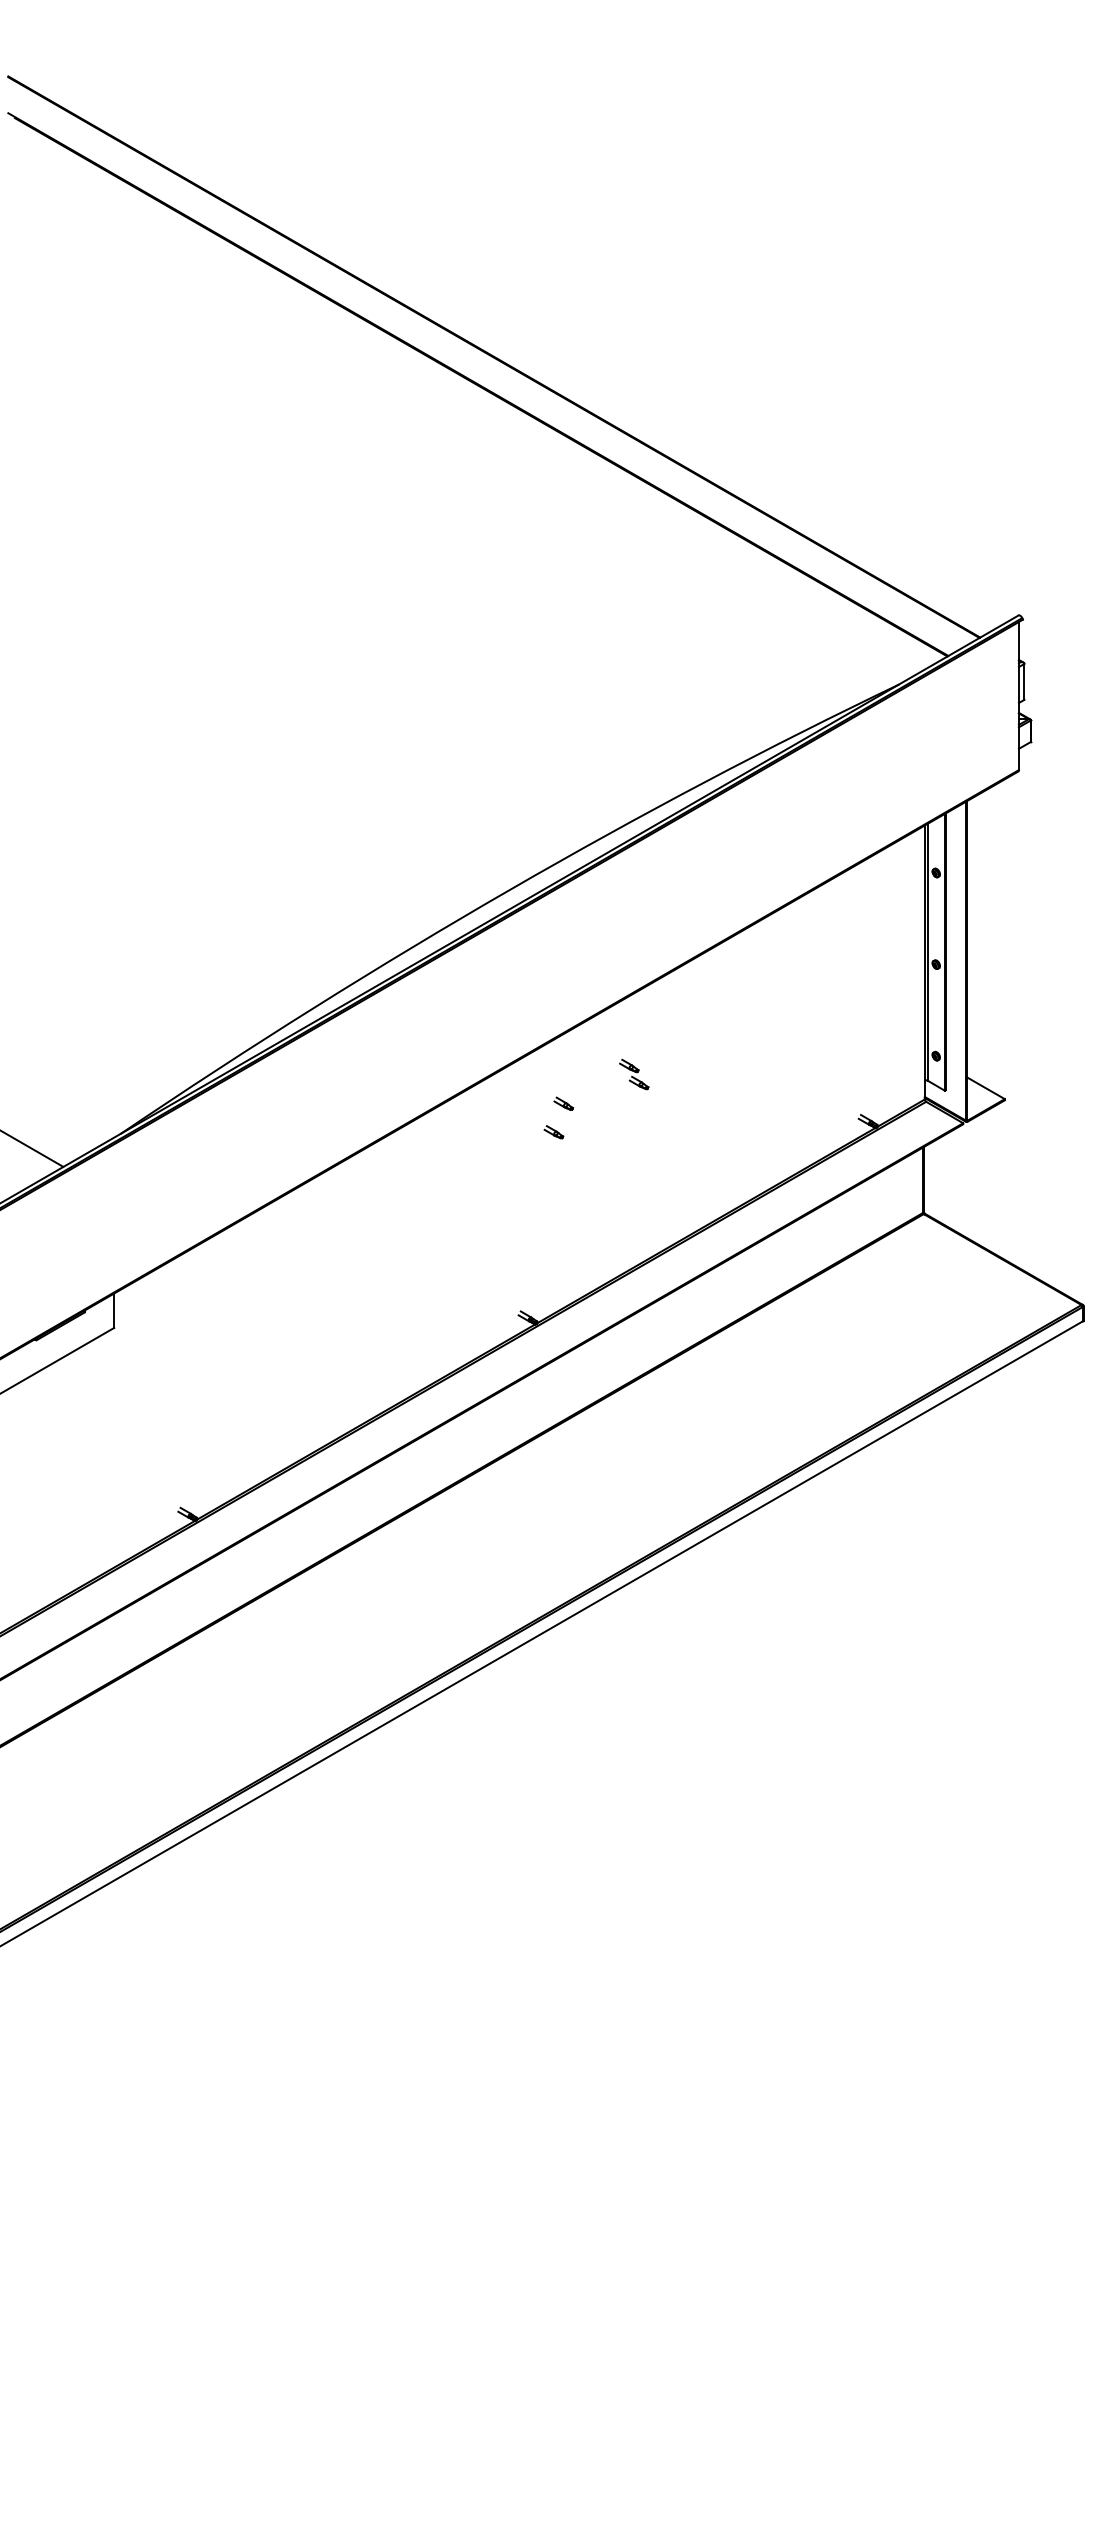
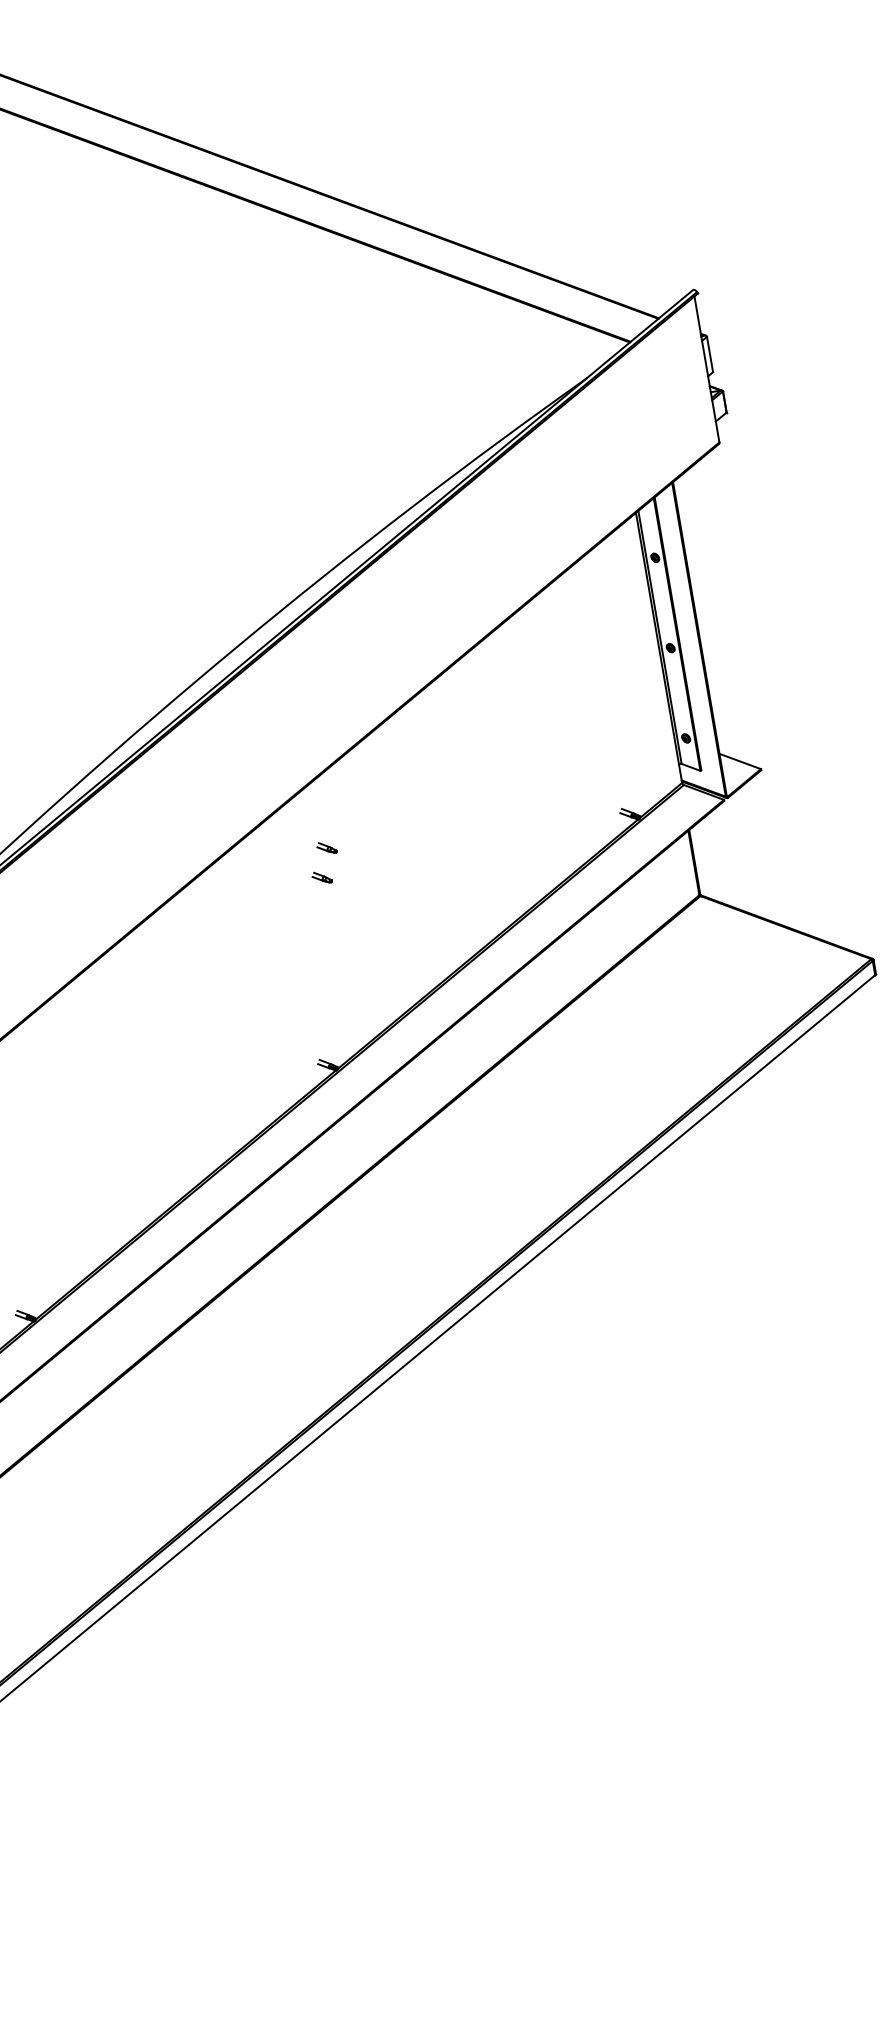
part: (634, 1074) -> (391, 807), removed

